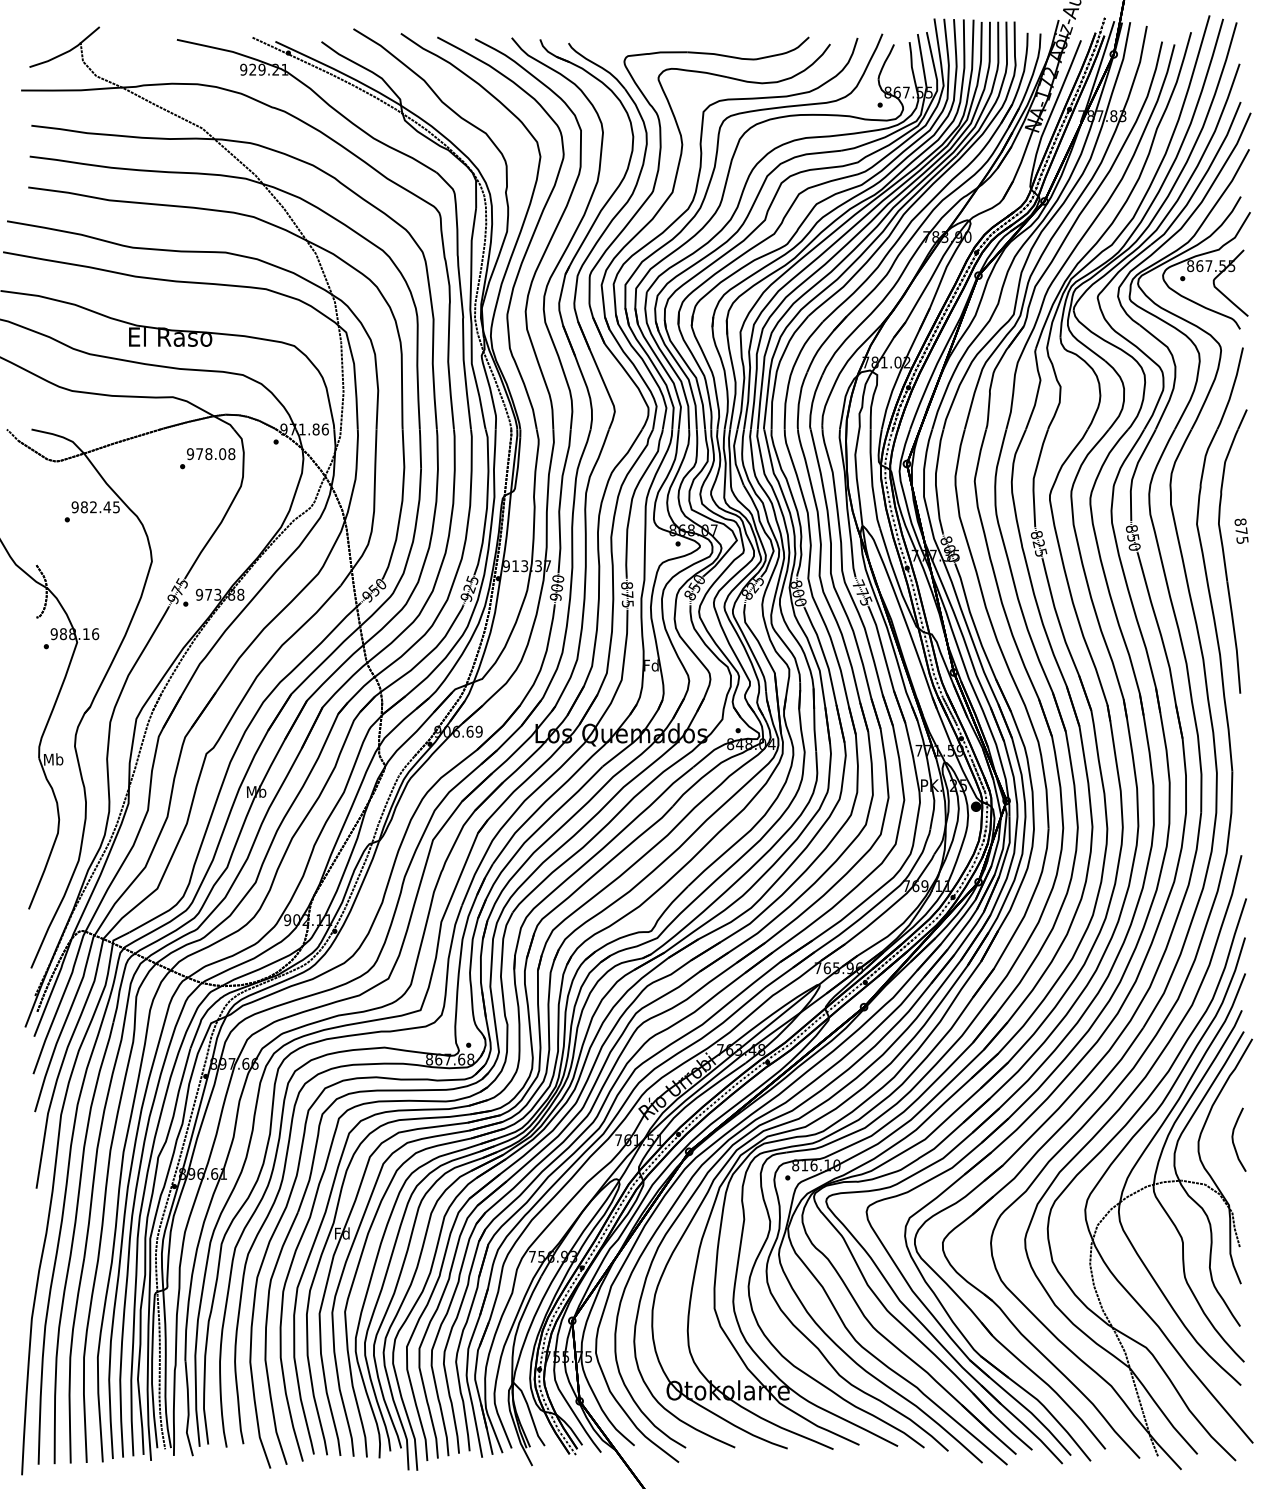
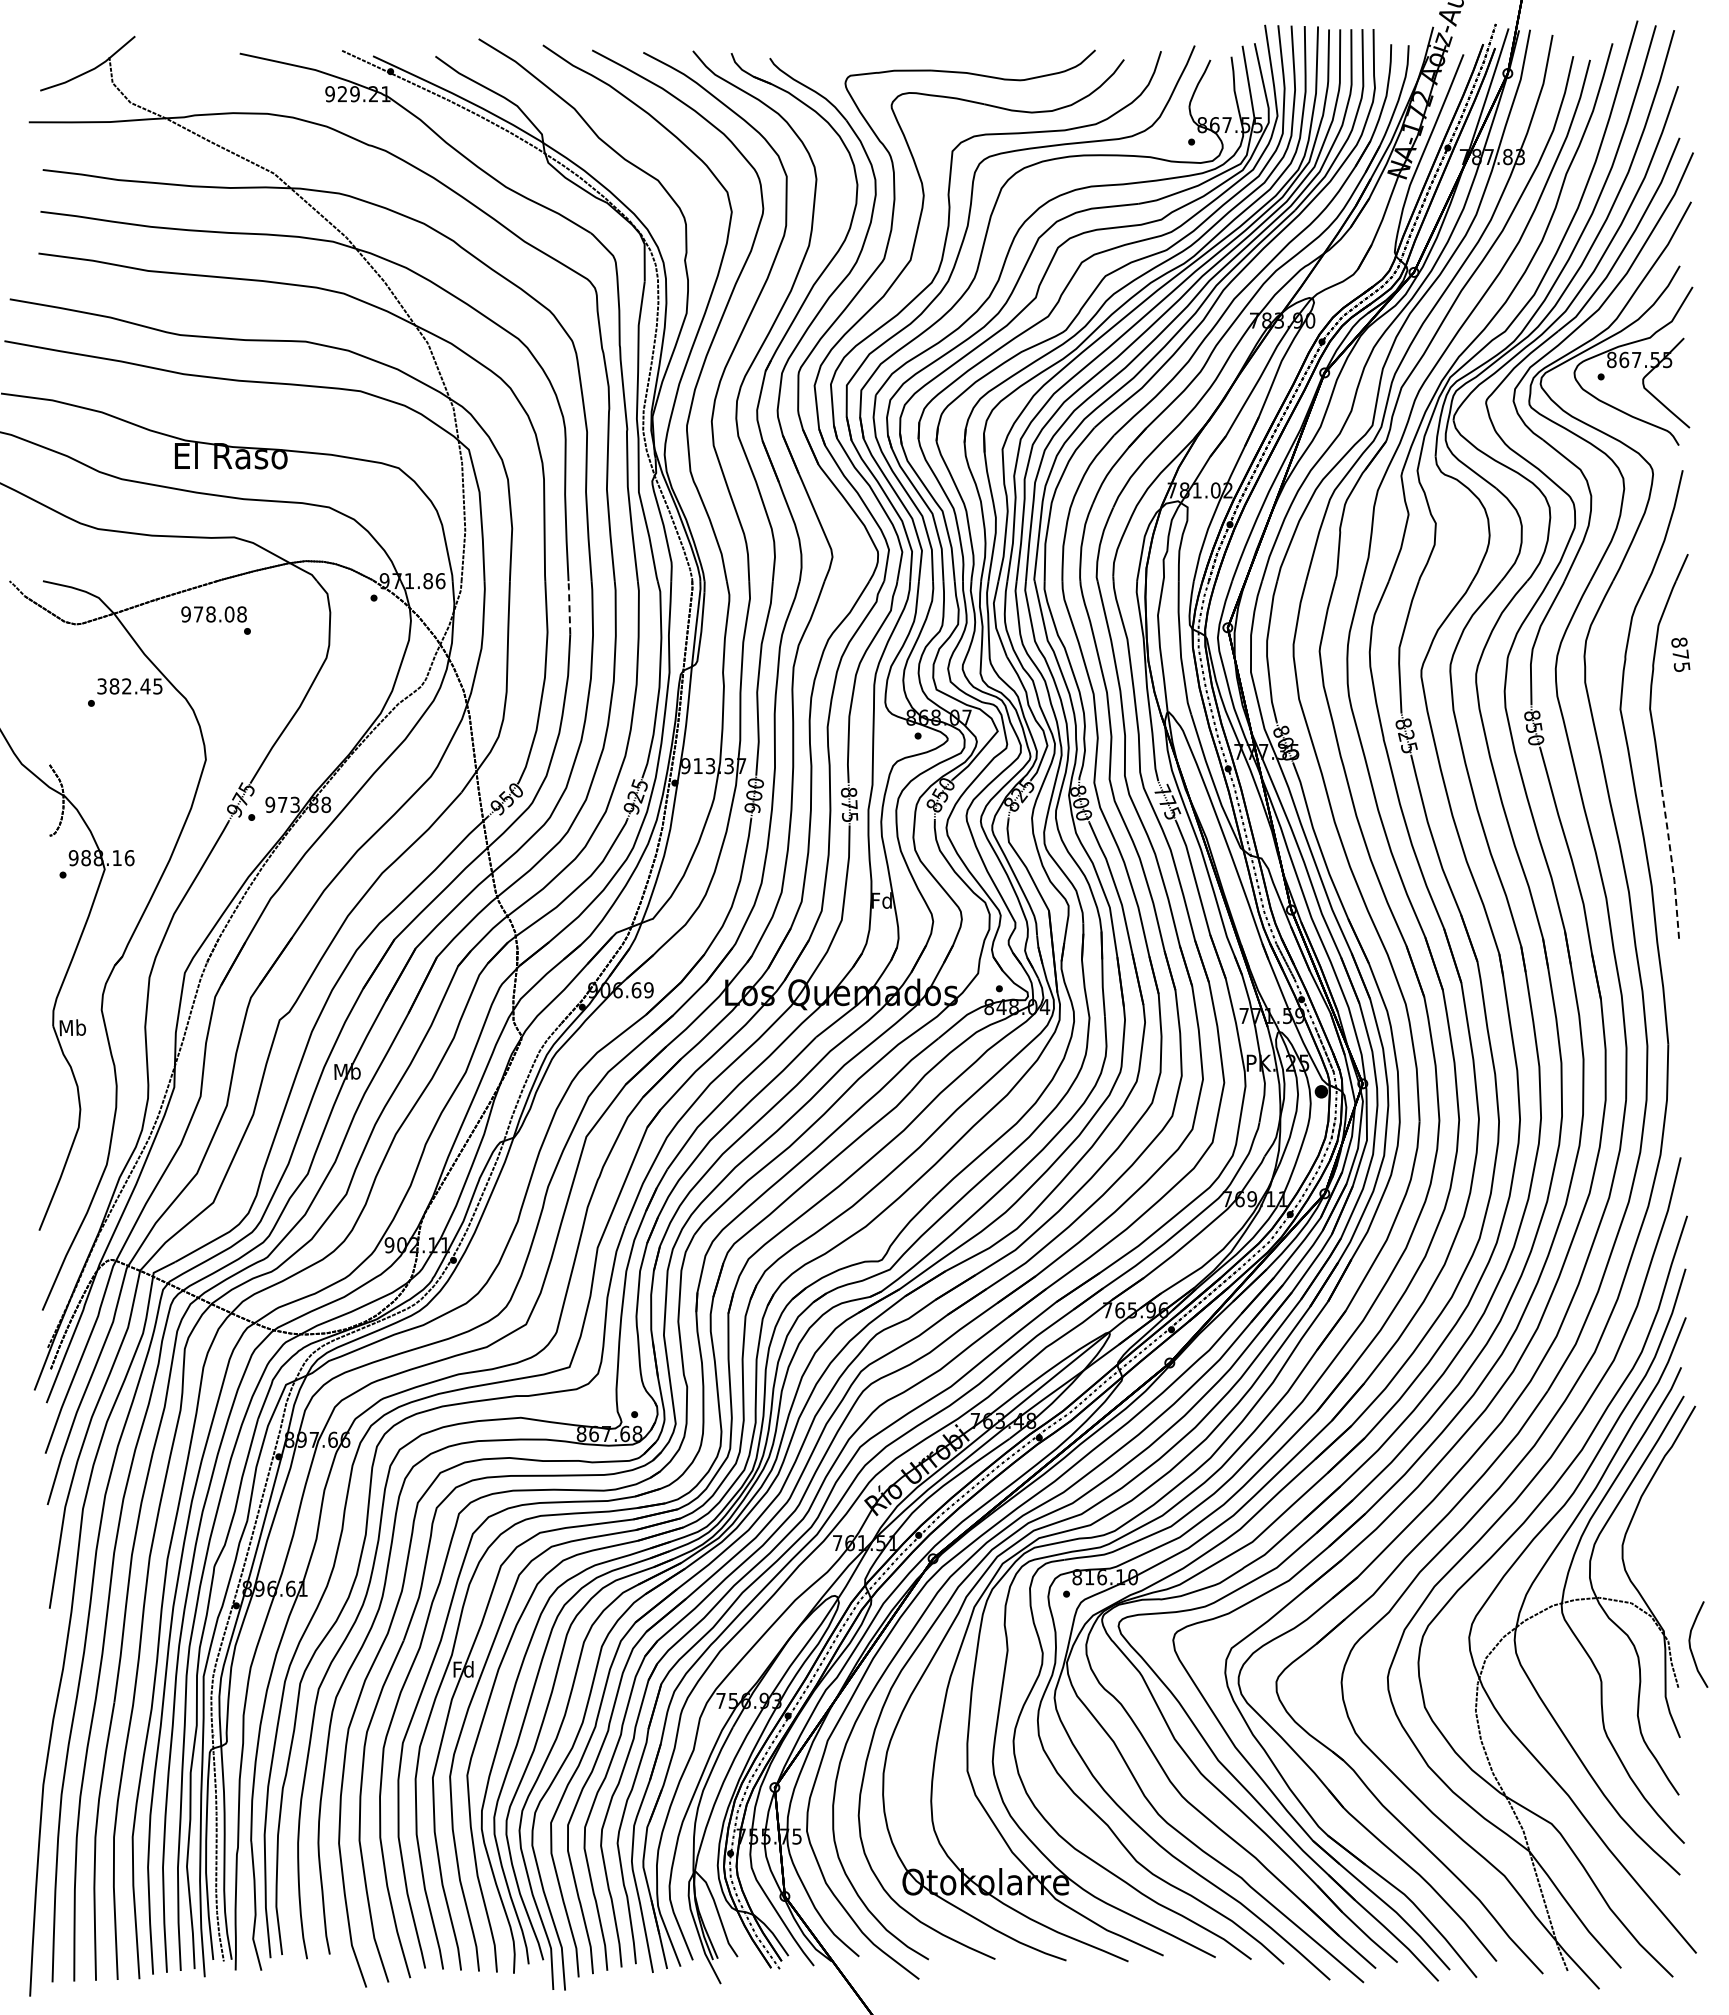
line: (420, 448) -> (569, 606), solid -> dashed
text: (210, 454) -> (213, 614), moved
text: (74, 507) -> (101, 686), 982.45 -> 382.45
text: (1241, 530) -> (1680, 654), moved
line: (1234, 637) -> (1671, 862), solid -> dashed
curve: (1233, 1139) -> (1690, 1644), moved

